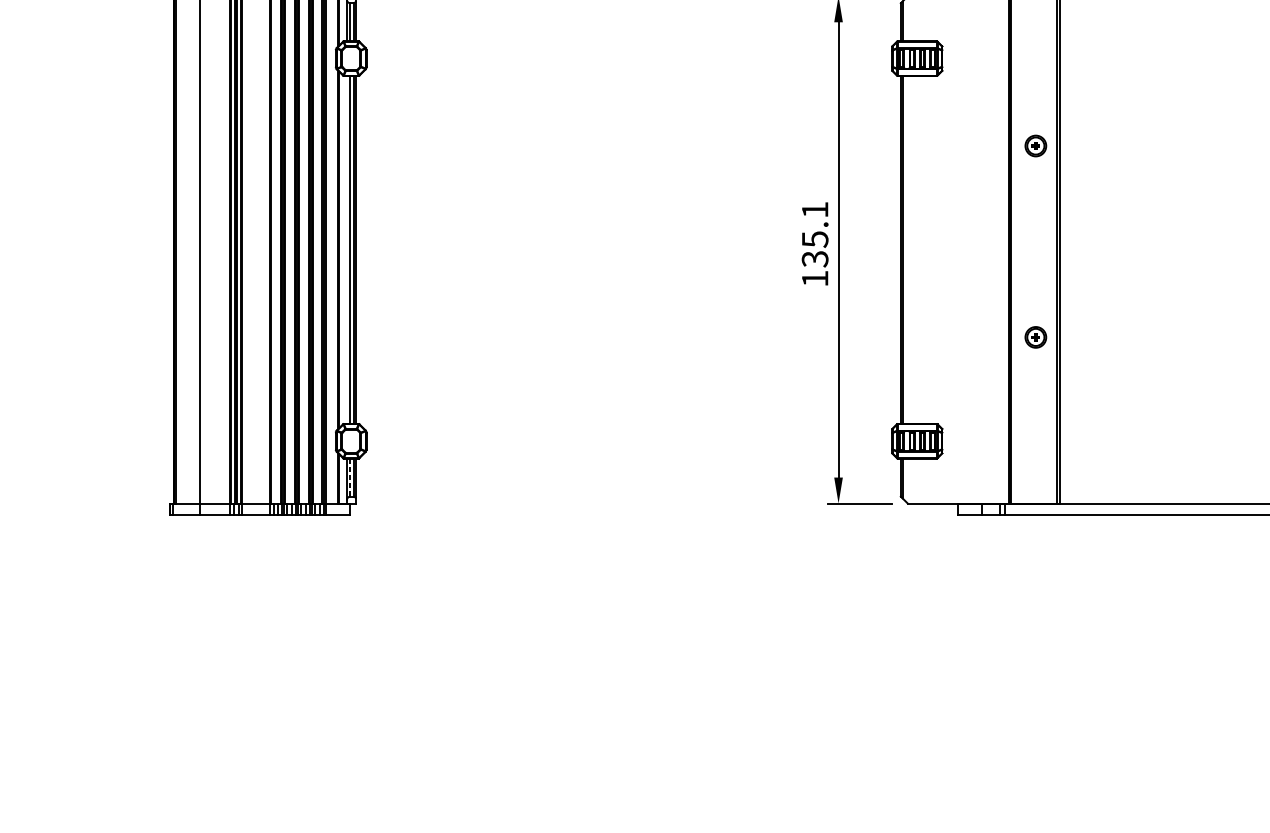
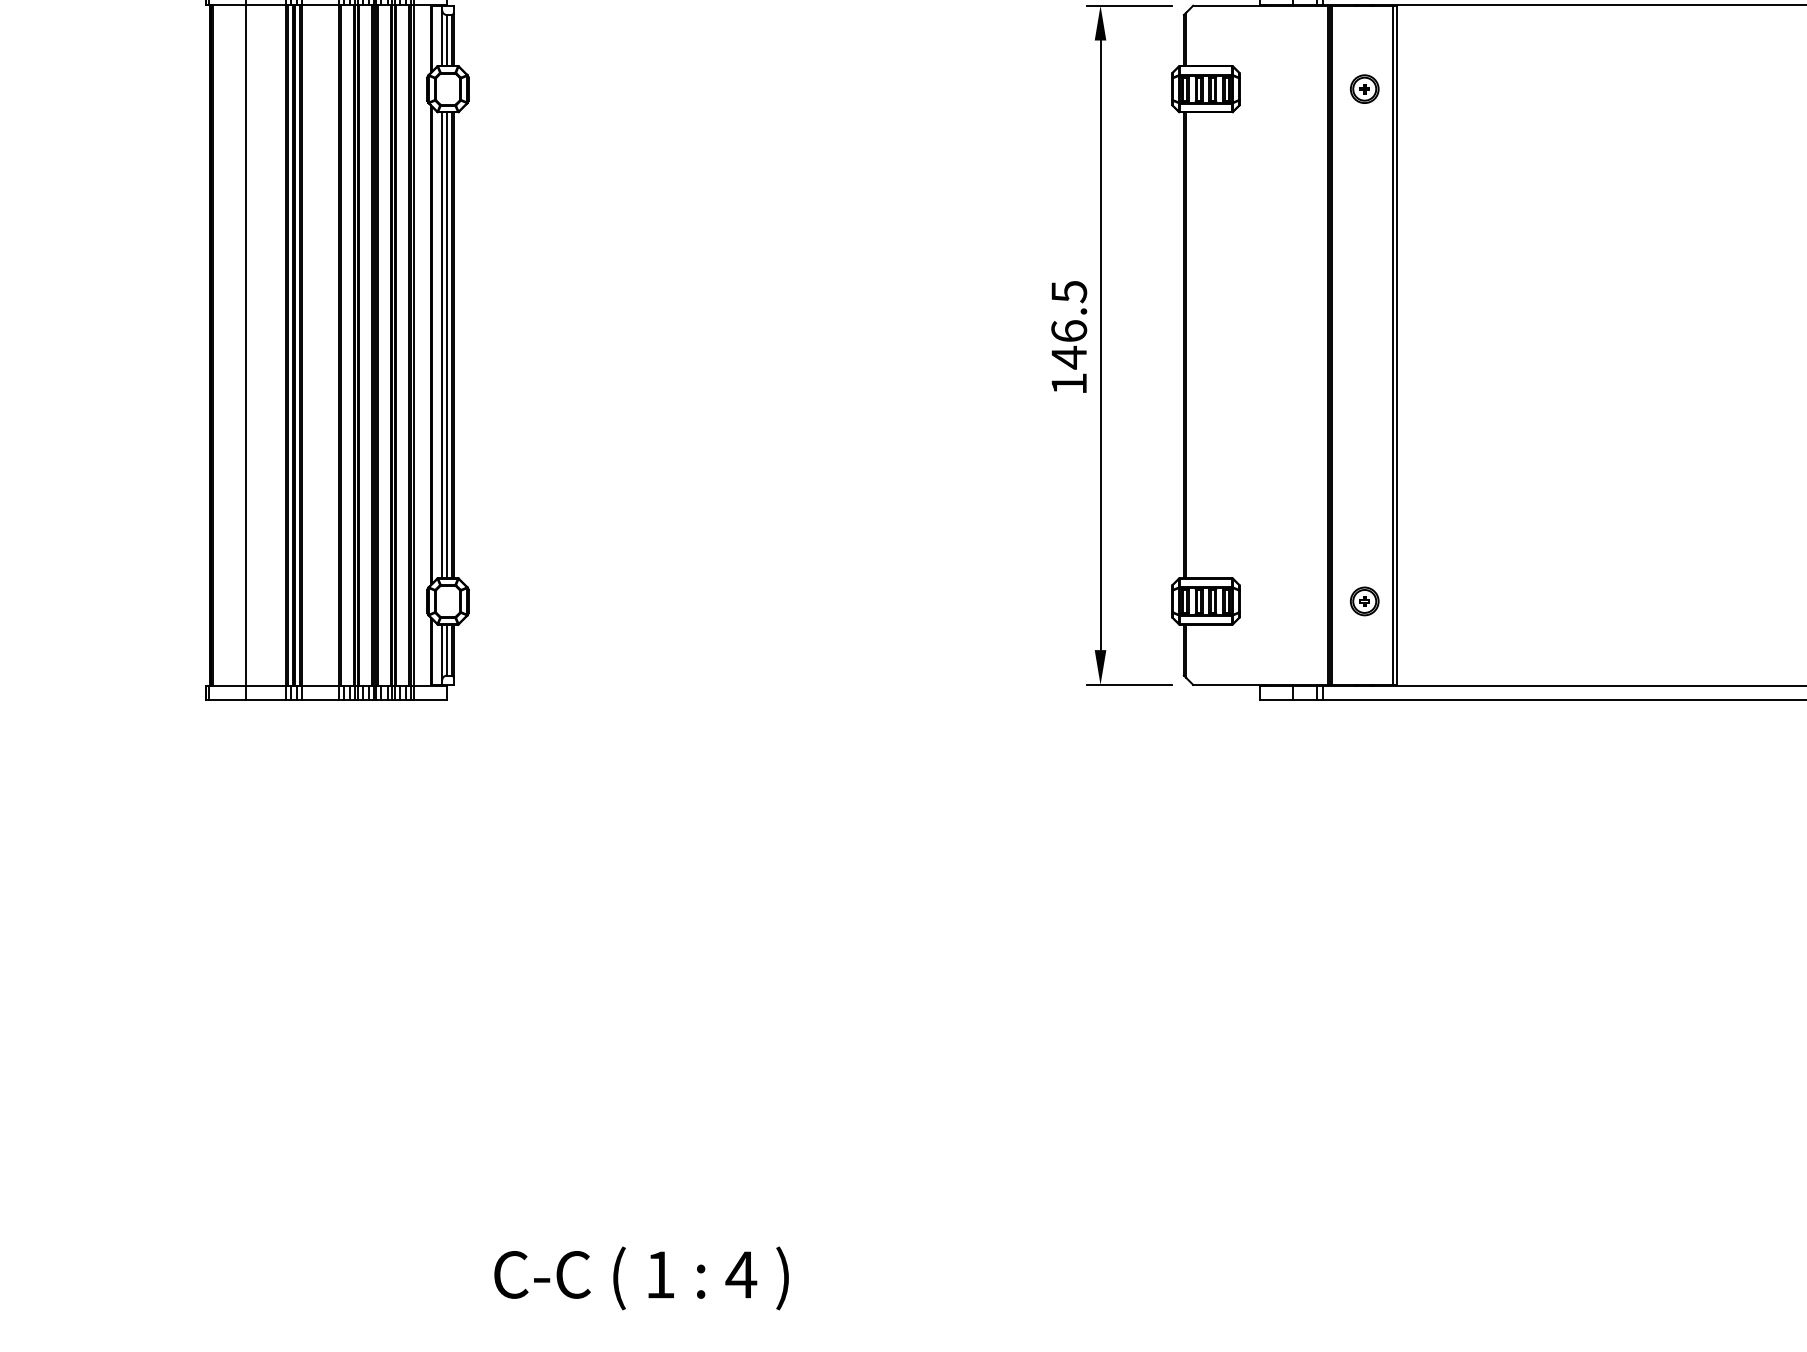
part: (1035, 145) -> (1364, 88), moved
text: (815, 235) -> (1069, 325), 135.1 -> 146.5
line: (347, 250) -> (442, 345), added
part: (1035, 337) -> (1364, 601), moved
line: (350, 477) -> (446, 649), dashed -> solid

